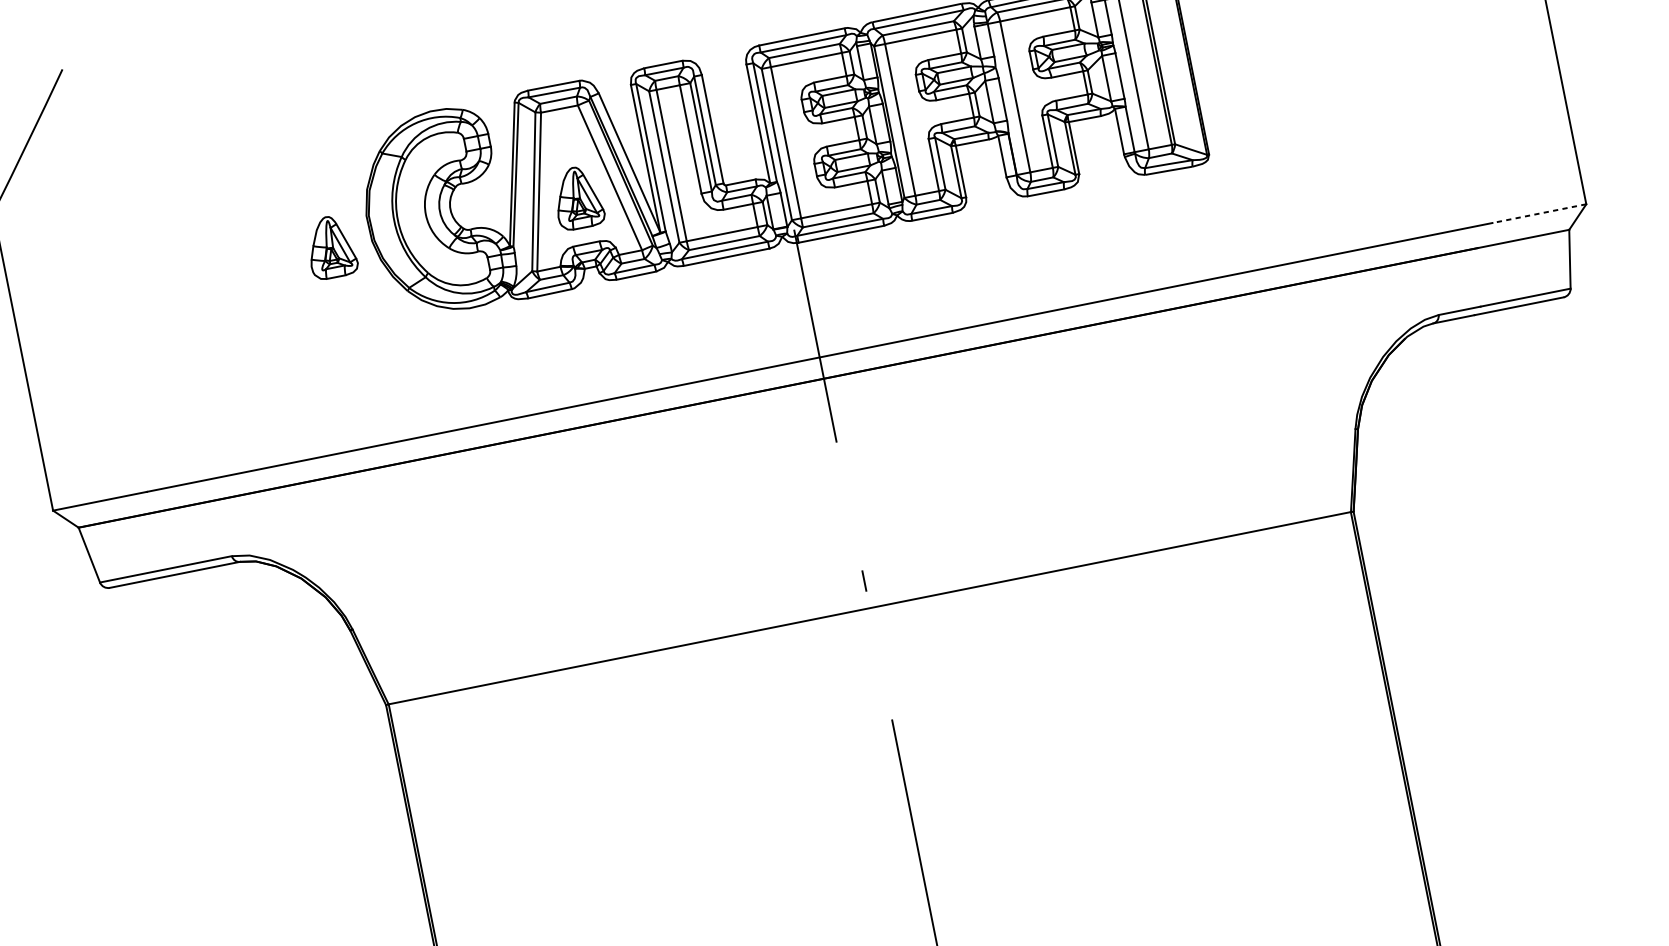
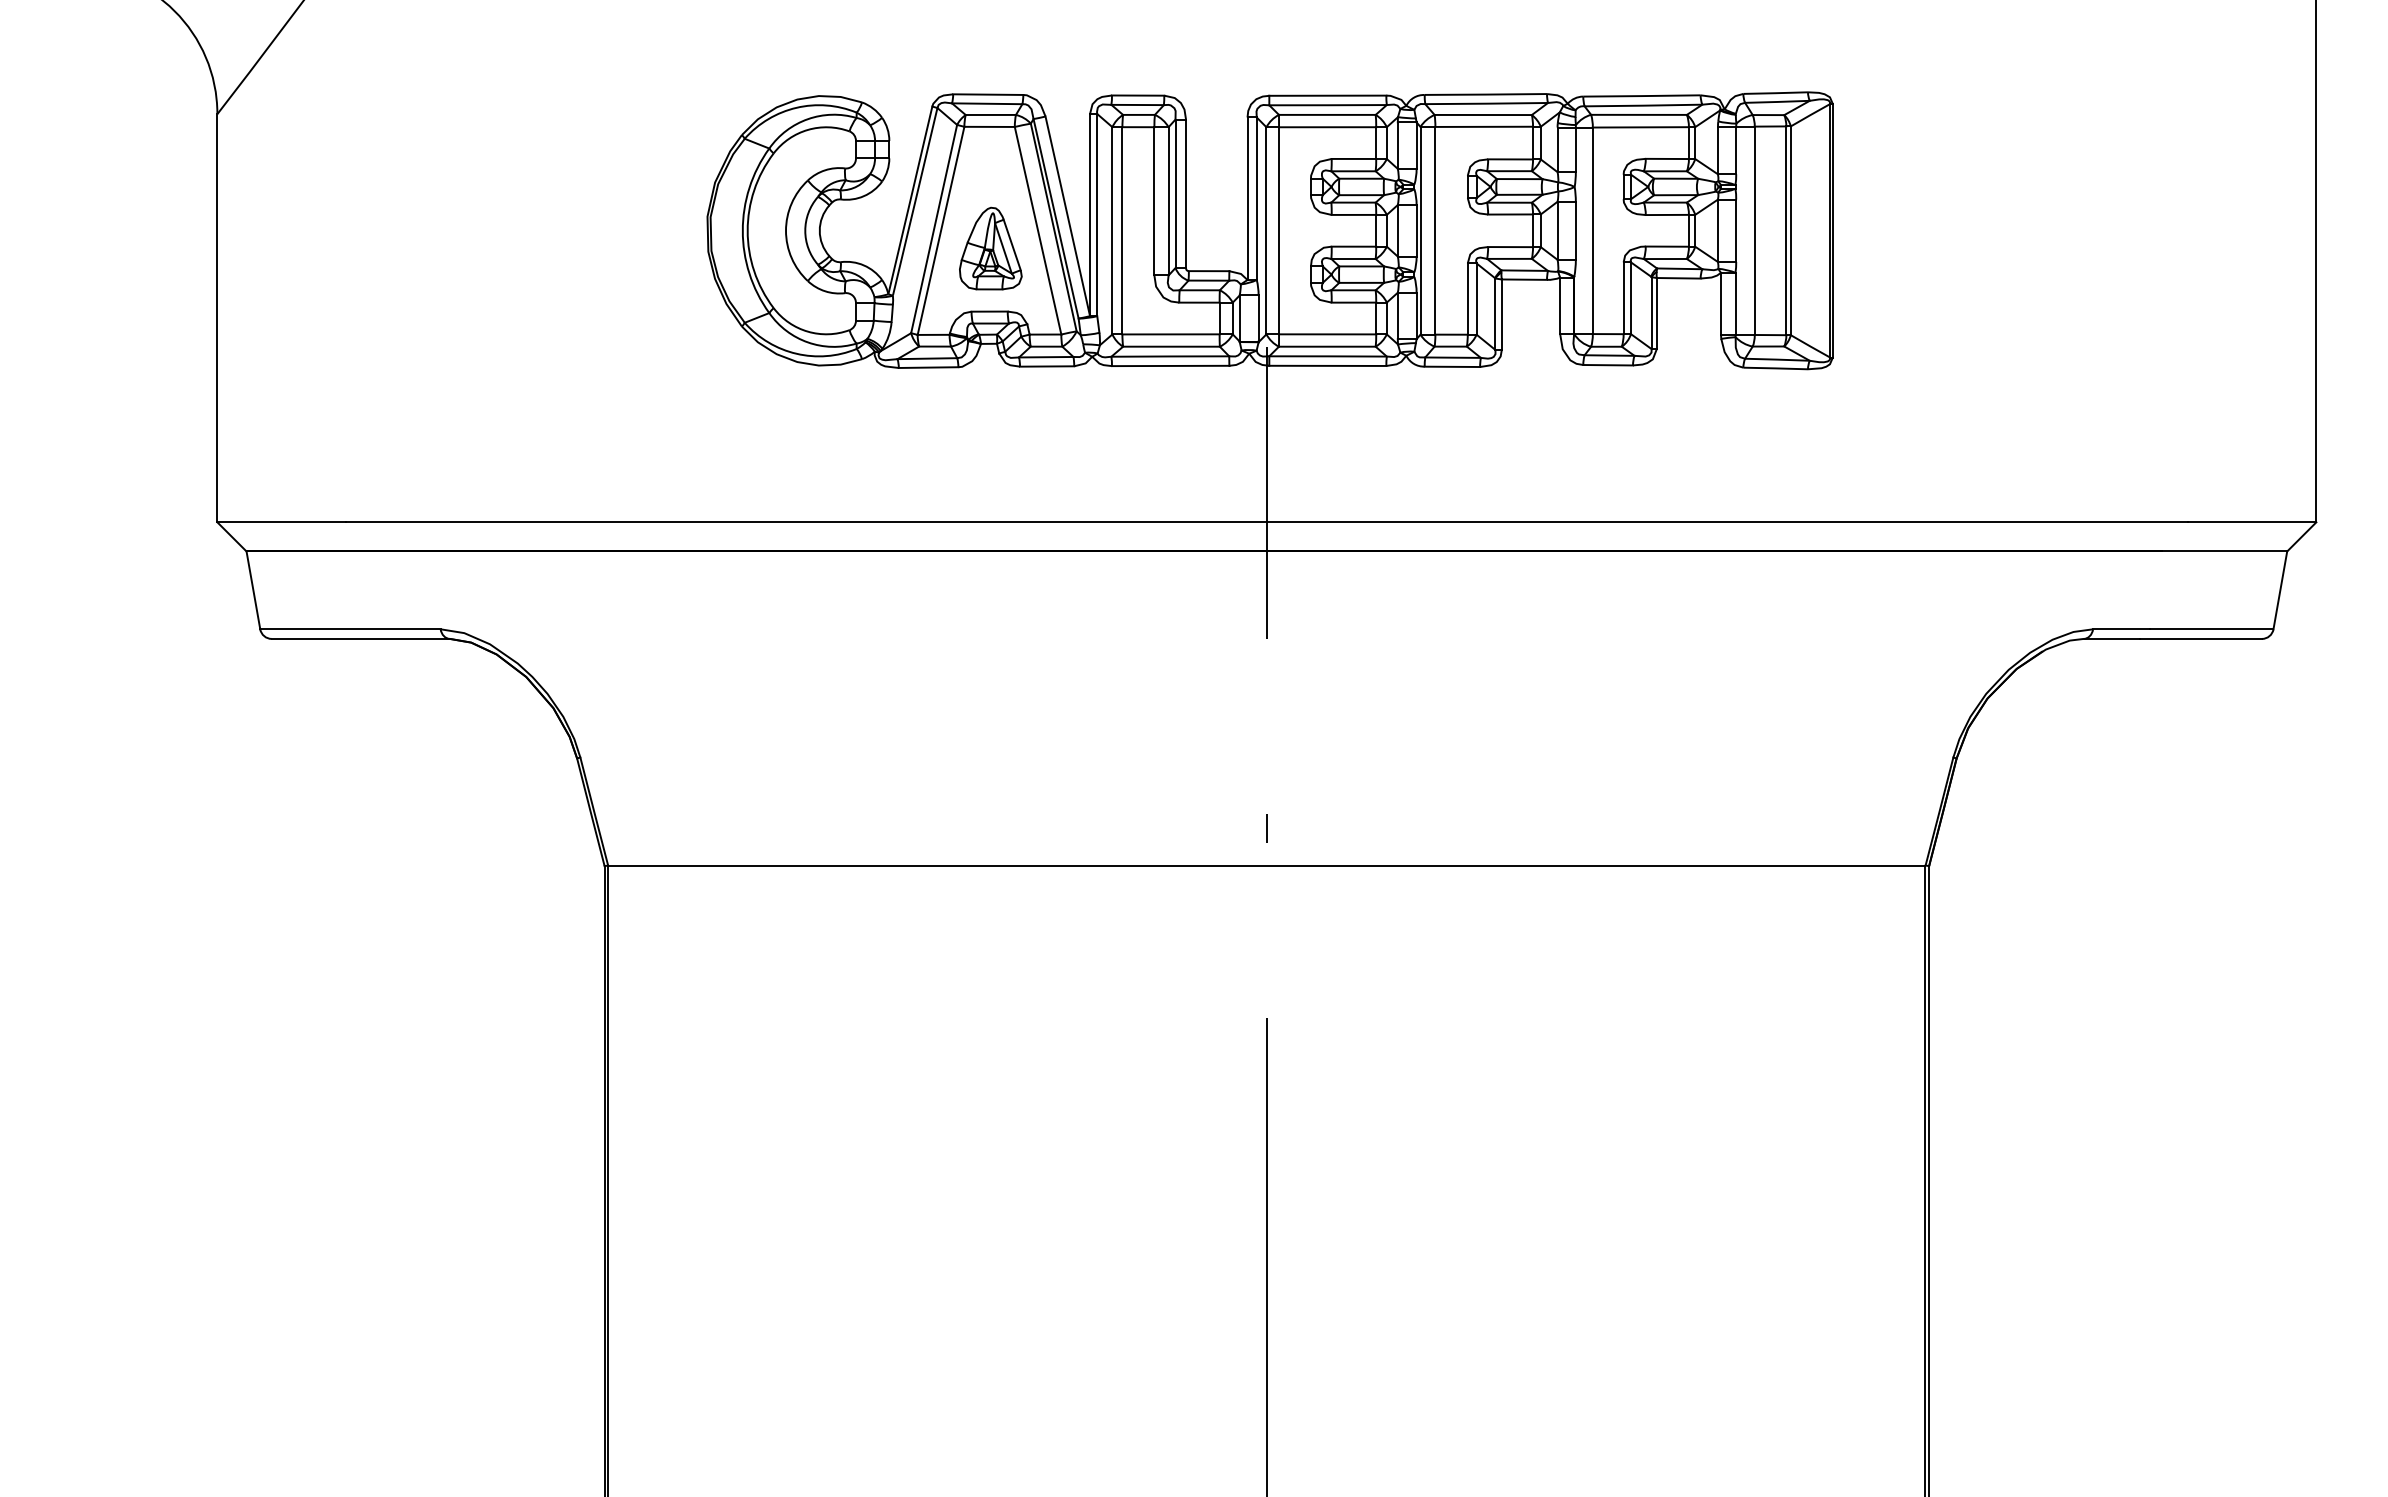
line: (1538, 213) -> (2251, 522), dashed -> solid
part: (330, 247) -> (652, 248), removed

